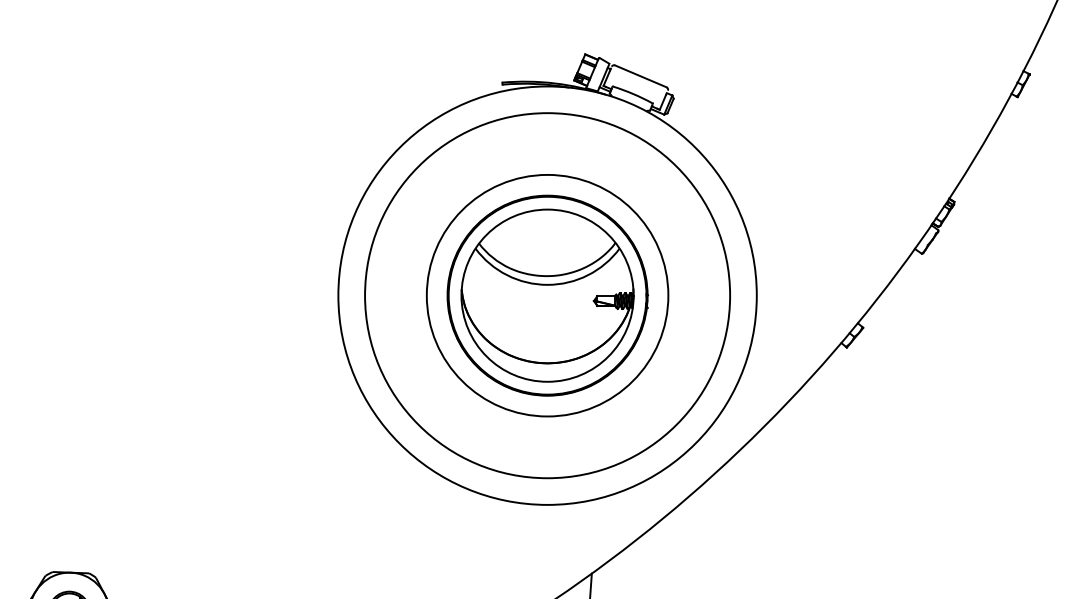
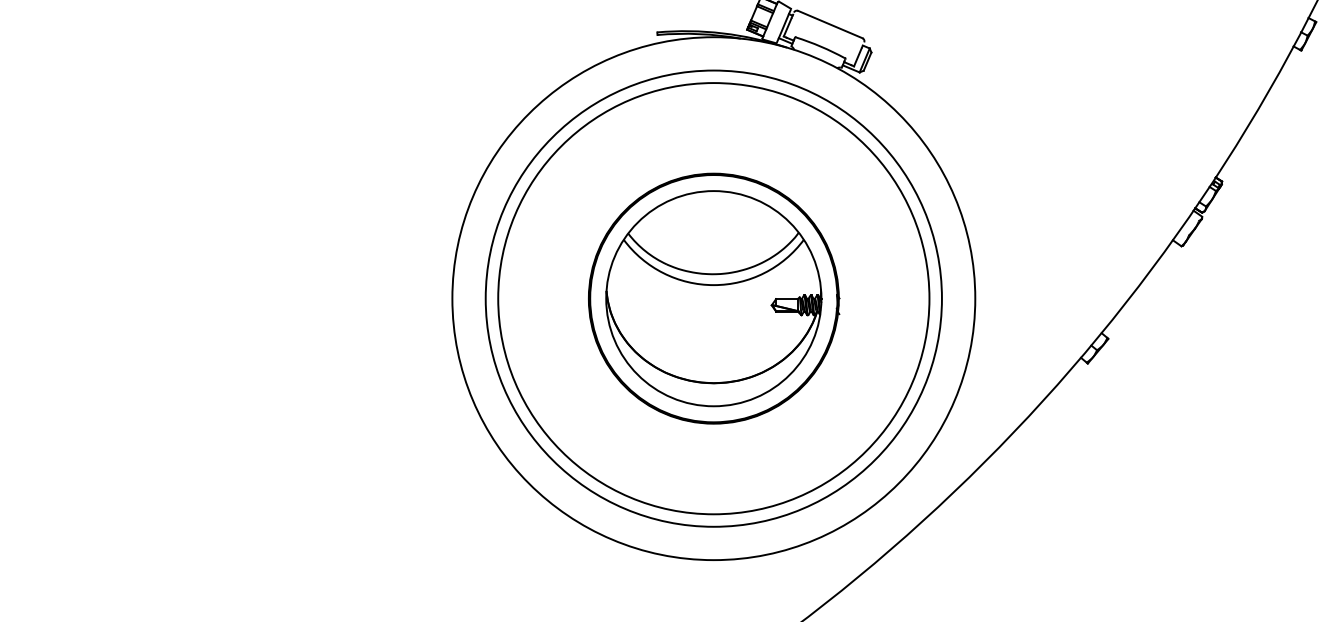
circle: (547, 295) -> (713, 298), size x1.43

